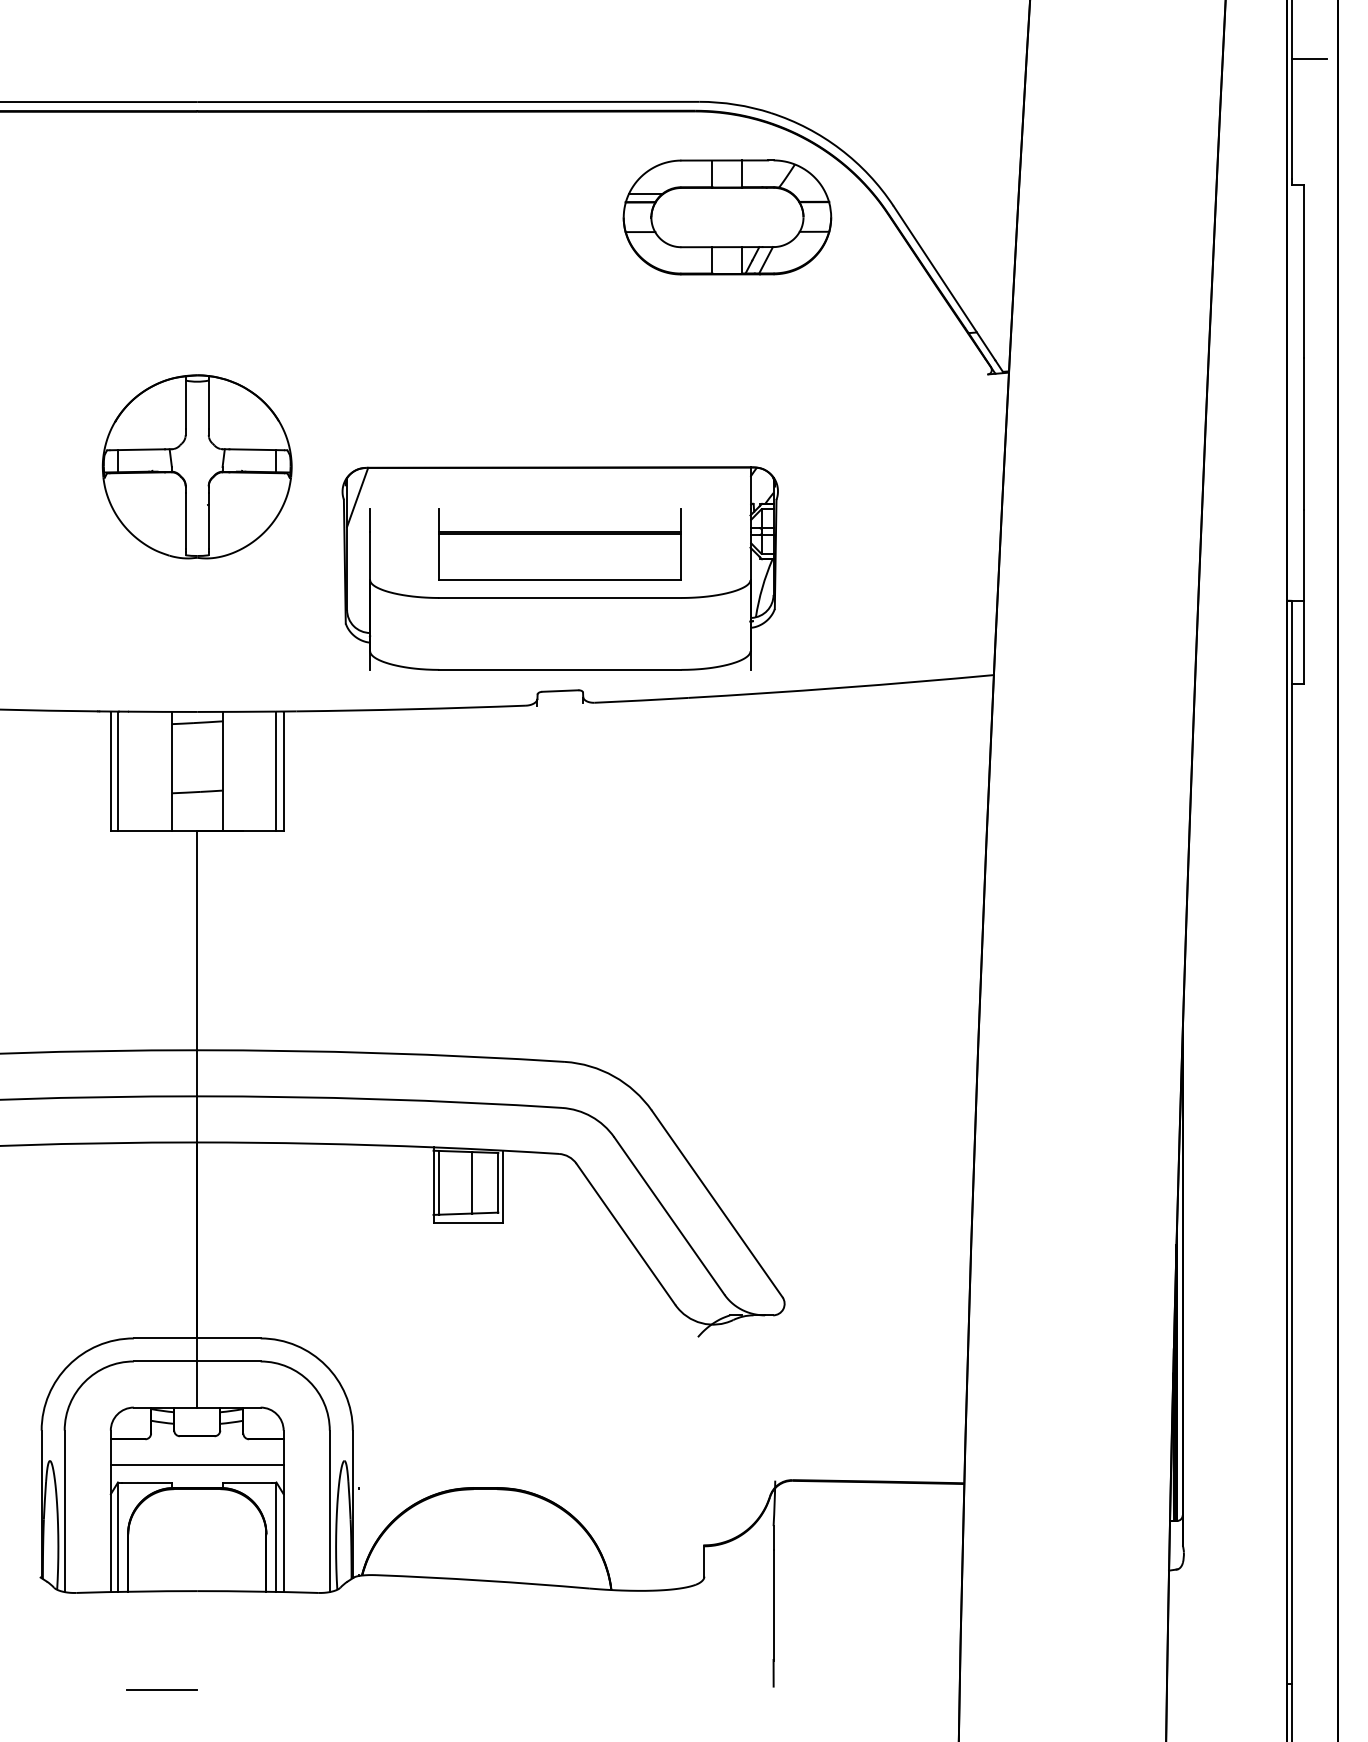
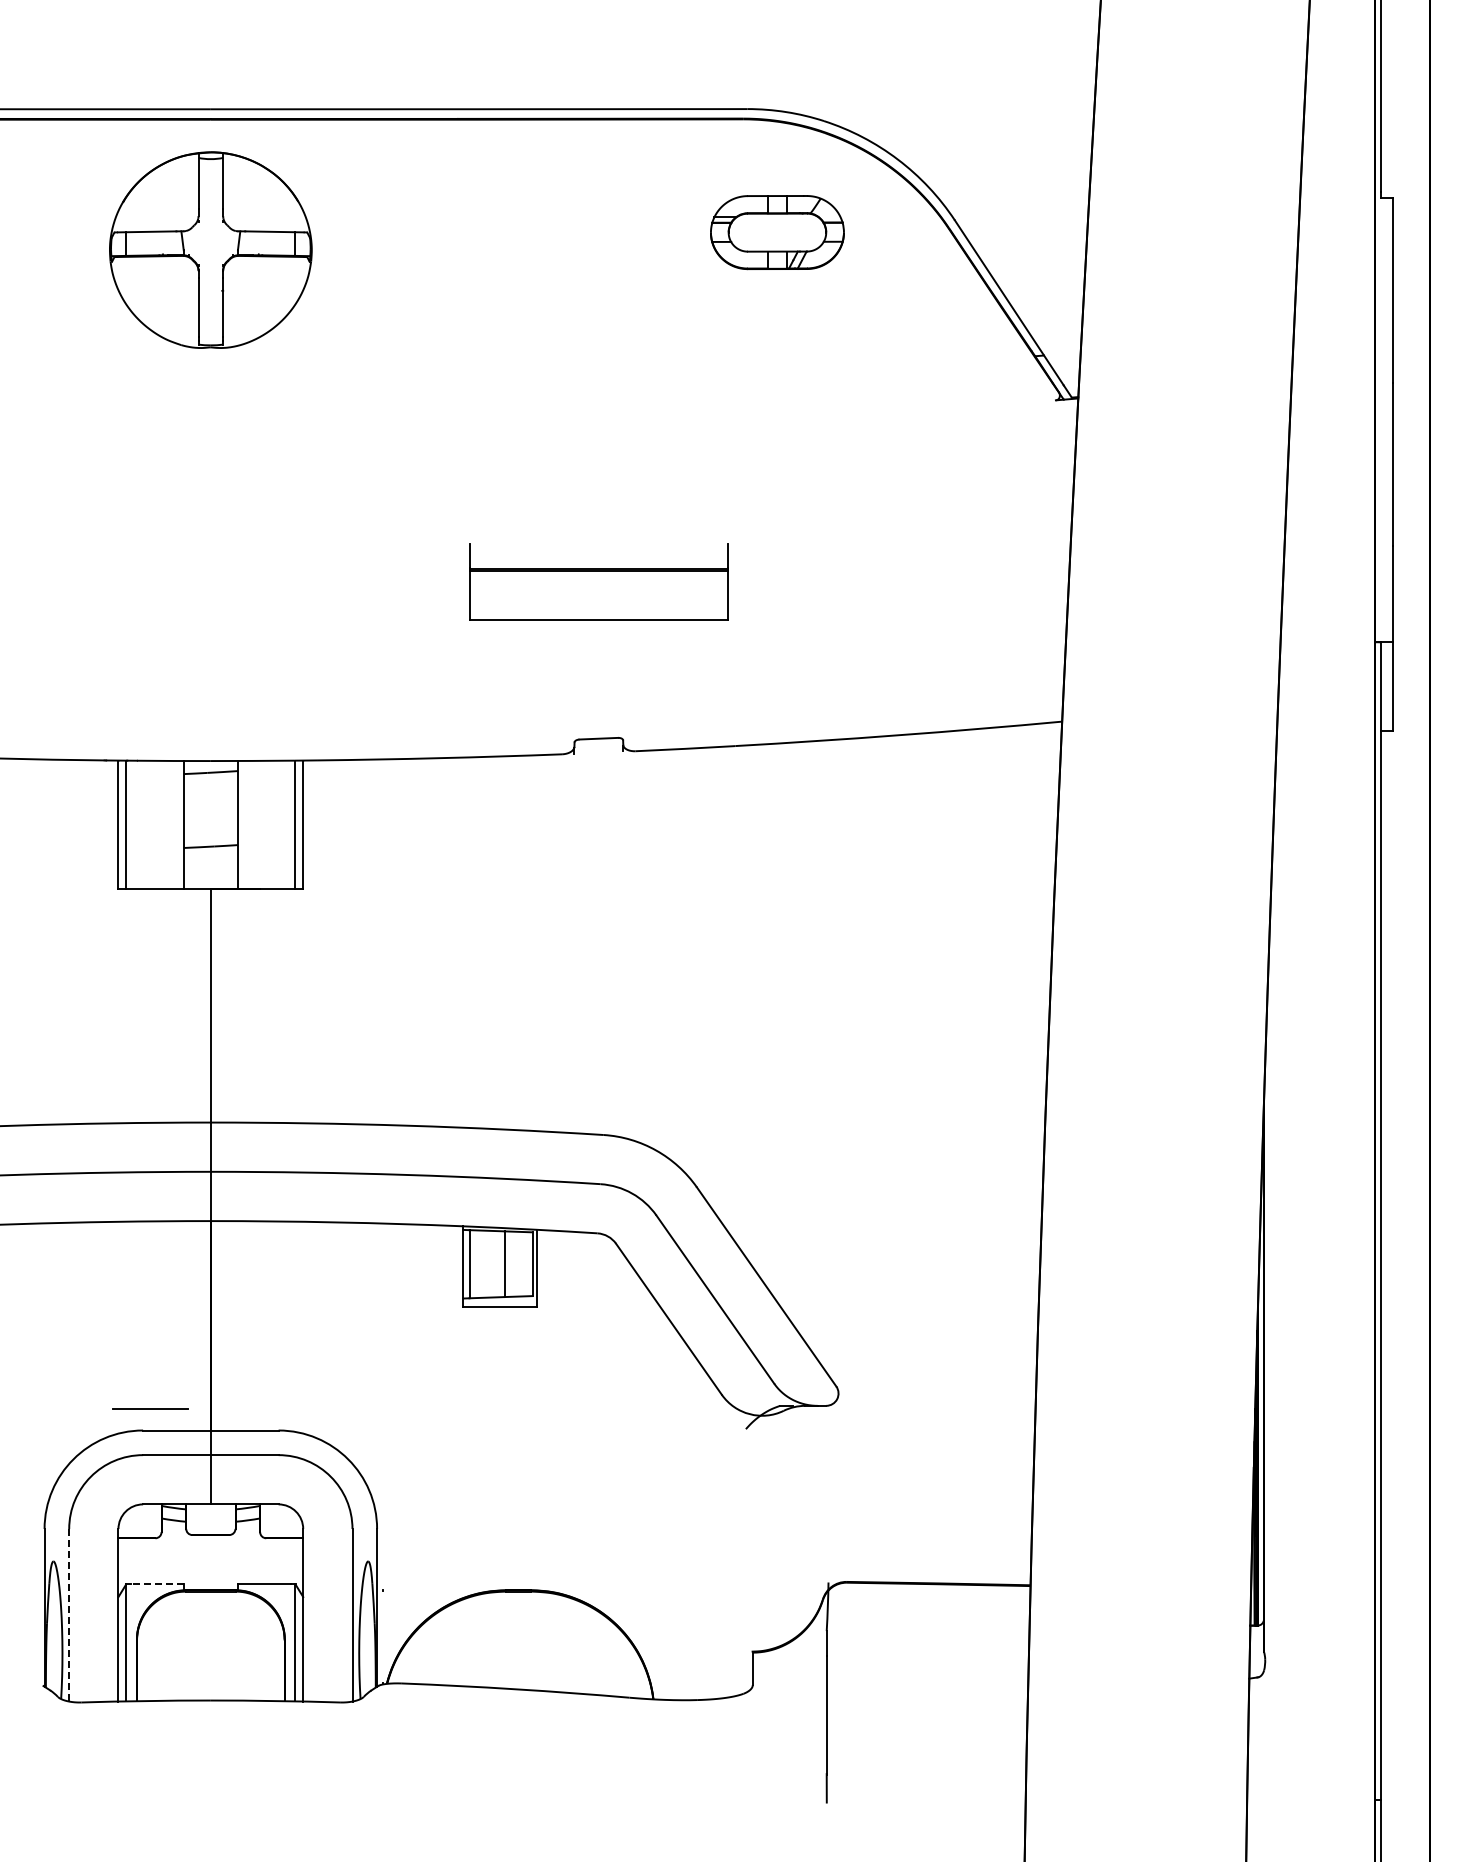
line: (1308, 59) -> (1398, 63), removed
part: (727, 217) -> (777, 232), size x0.6
part: (196, 466) -> (210, 249), moved
part: (560, 568) -> (598, 607), removed
line: (196, 1464) -> (210, 1565), removed
line: (147, 1482) -> (157, 1584), solid -> dashed
line: (64, 1511) -> (69, 1615), solid -> dashed
line: (162, 1689) -> (150, 1408), moved

